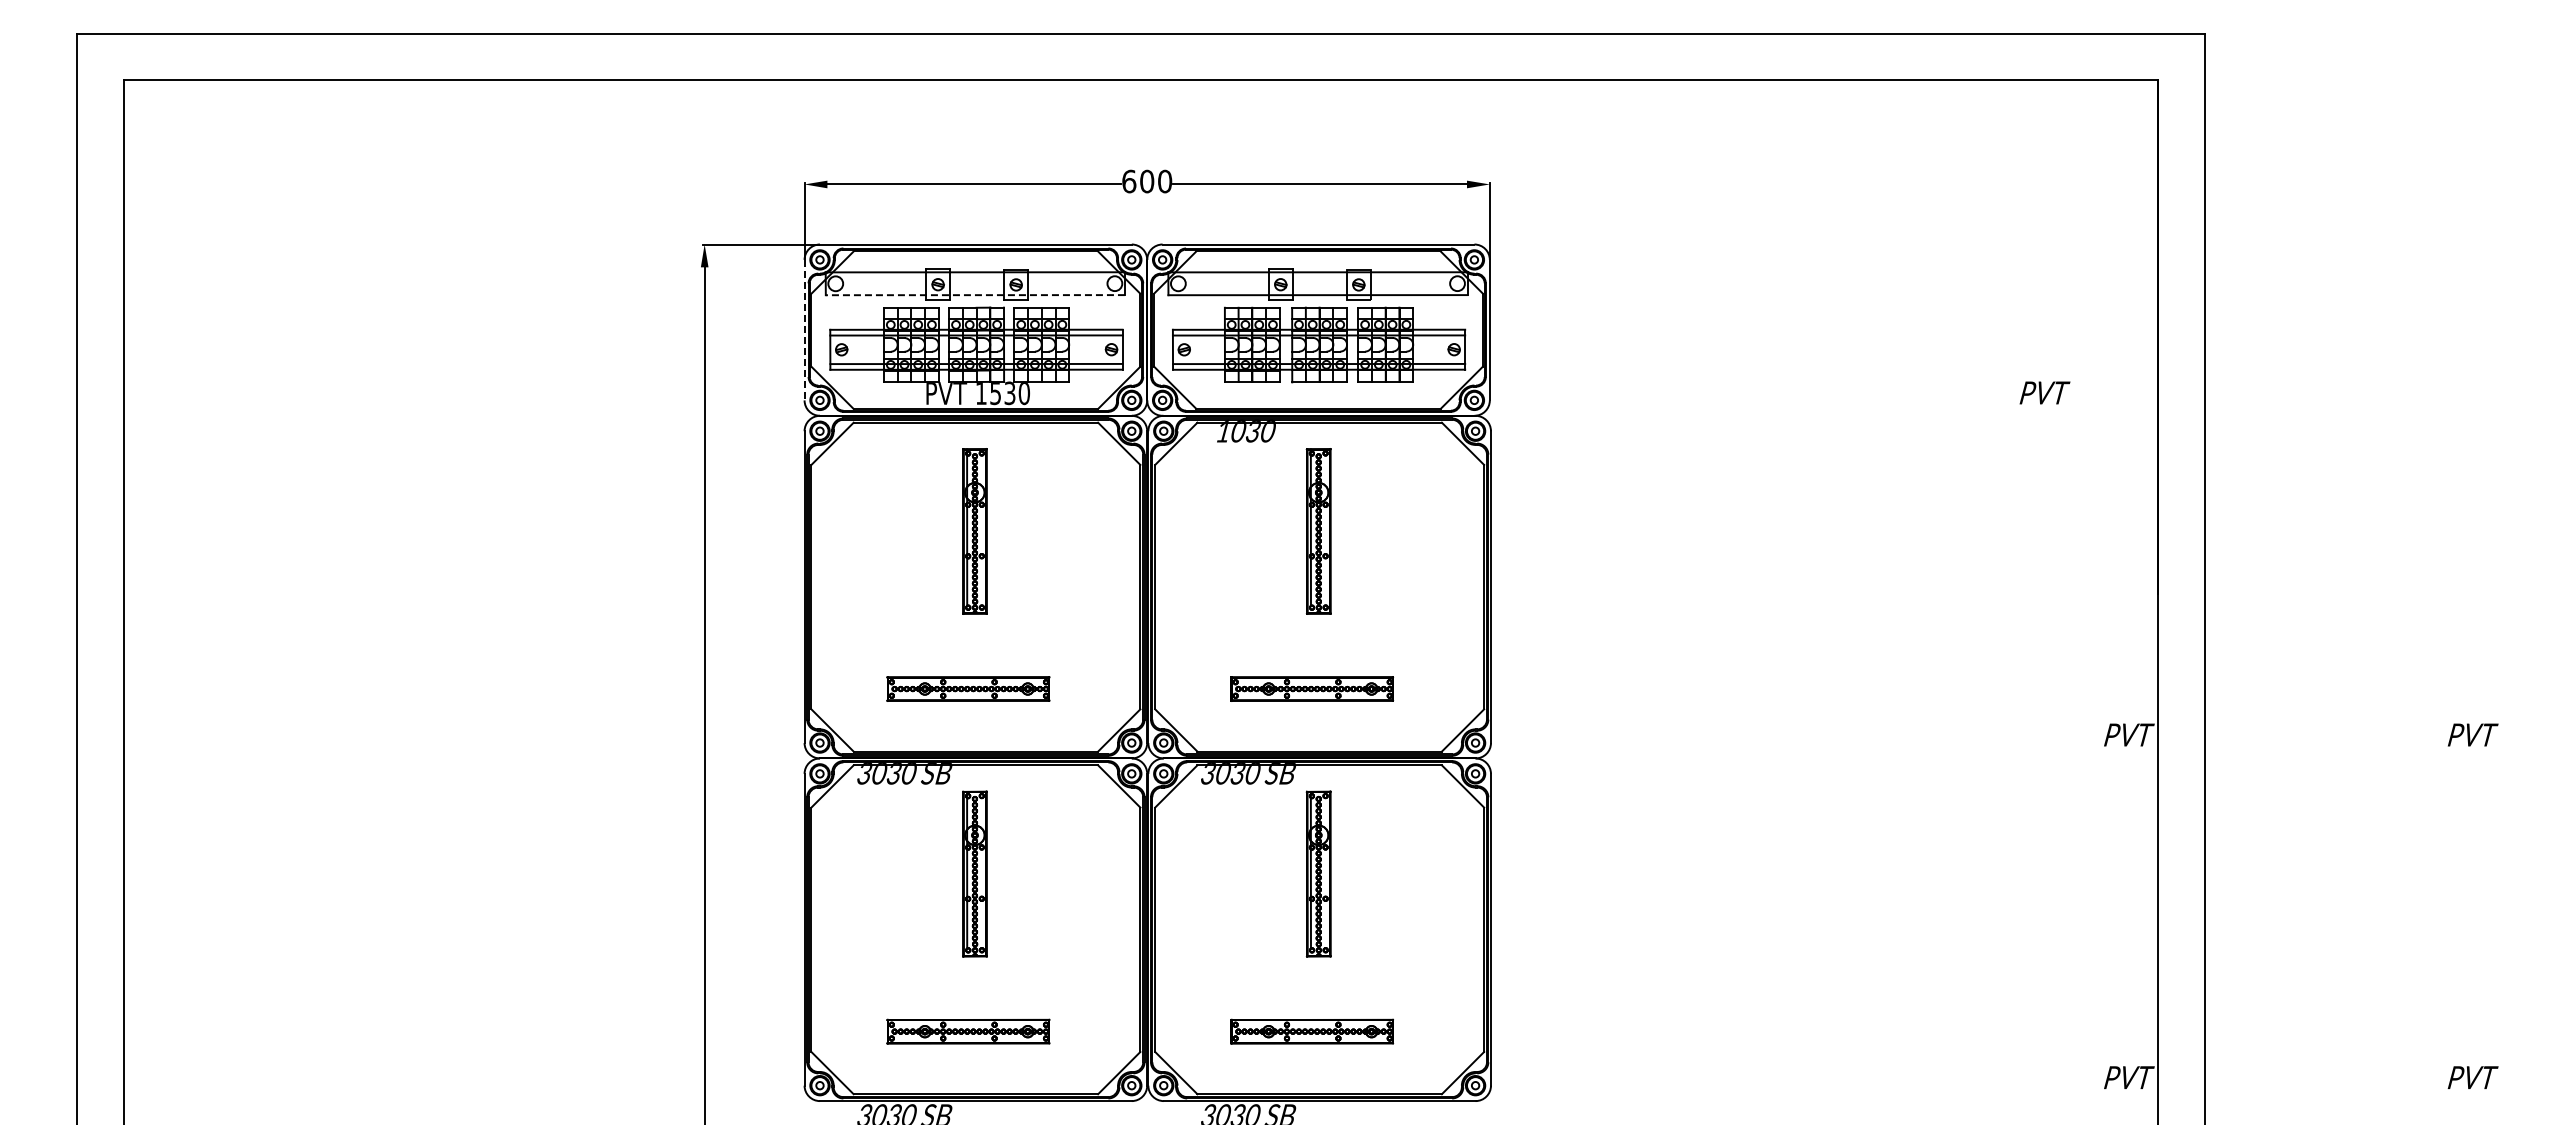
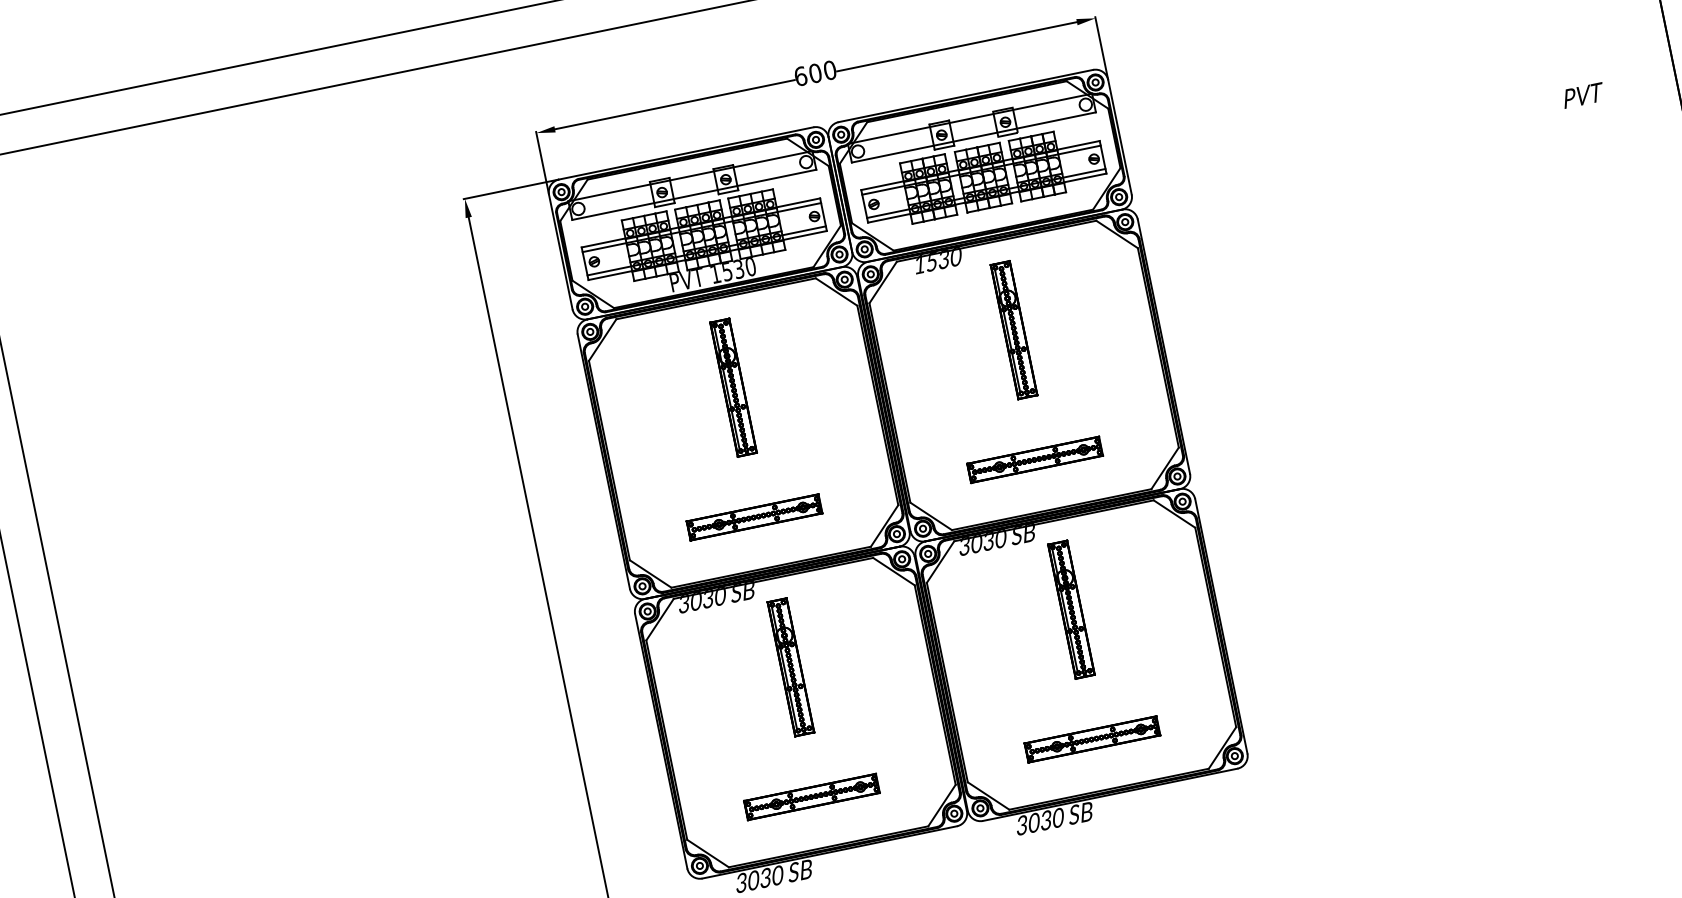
line: (975, 295) -> (694, 195), dashed -> solid
line: (804, 330) -> (560, 252), dashed -> solid
text: (1238, 431) -> (931, 262), 1030 -> 1530

